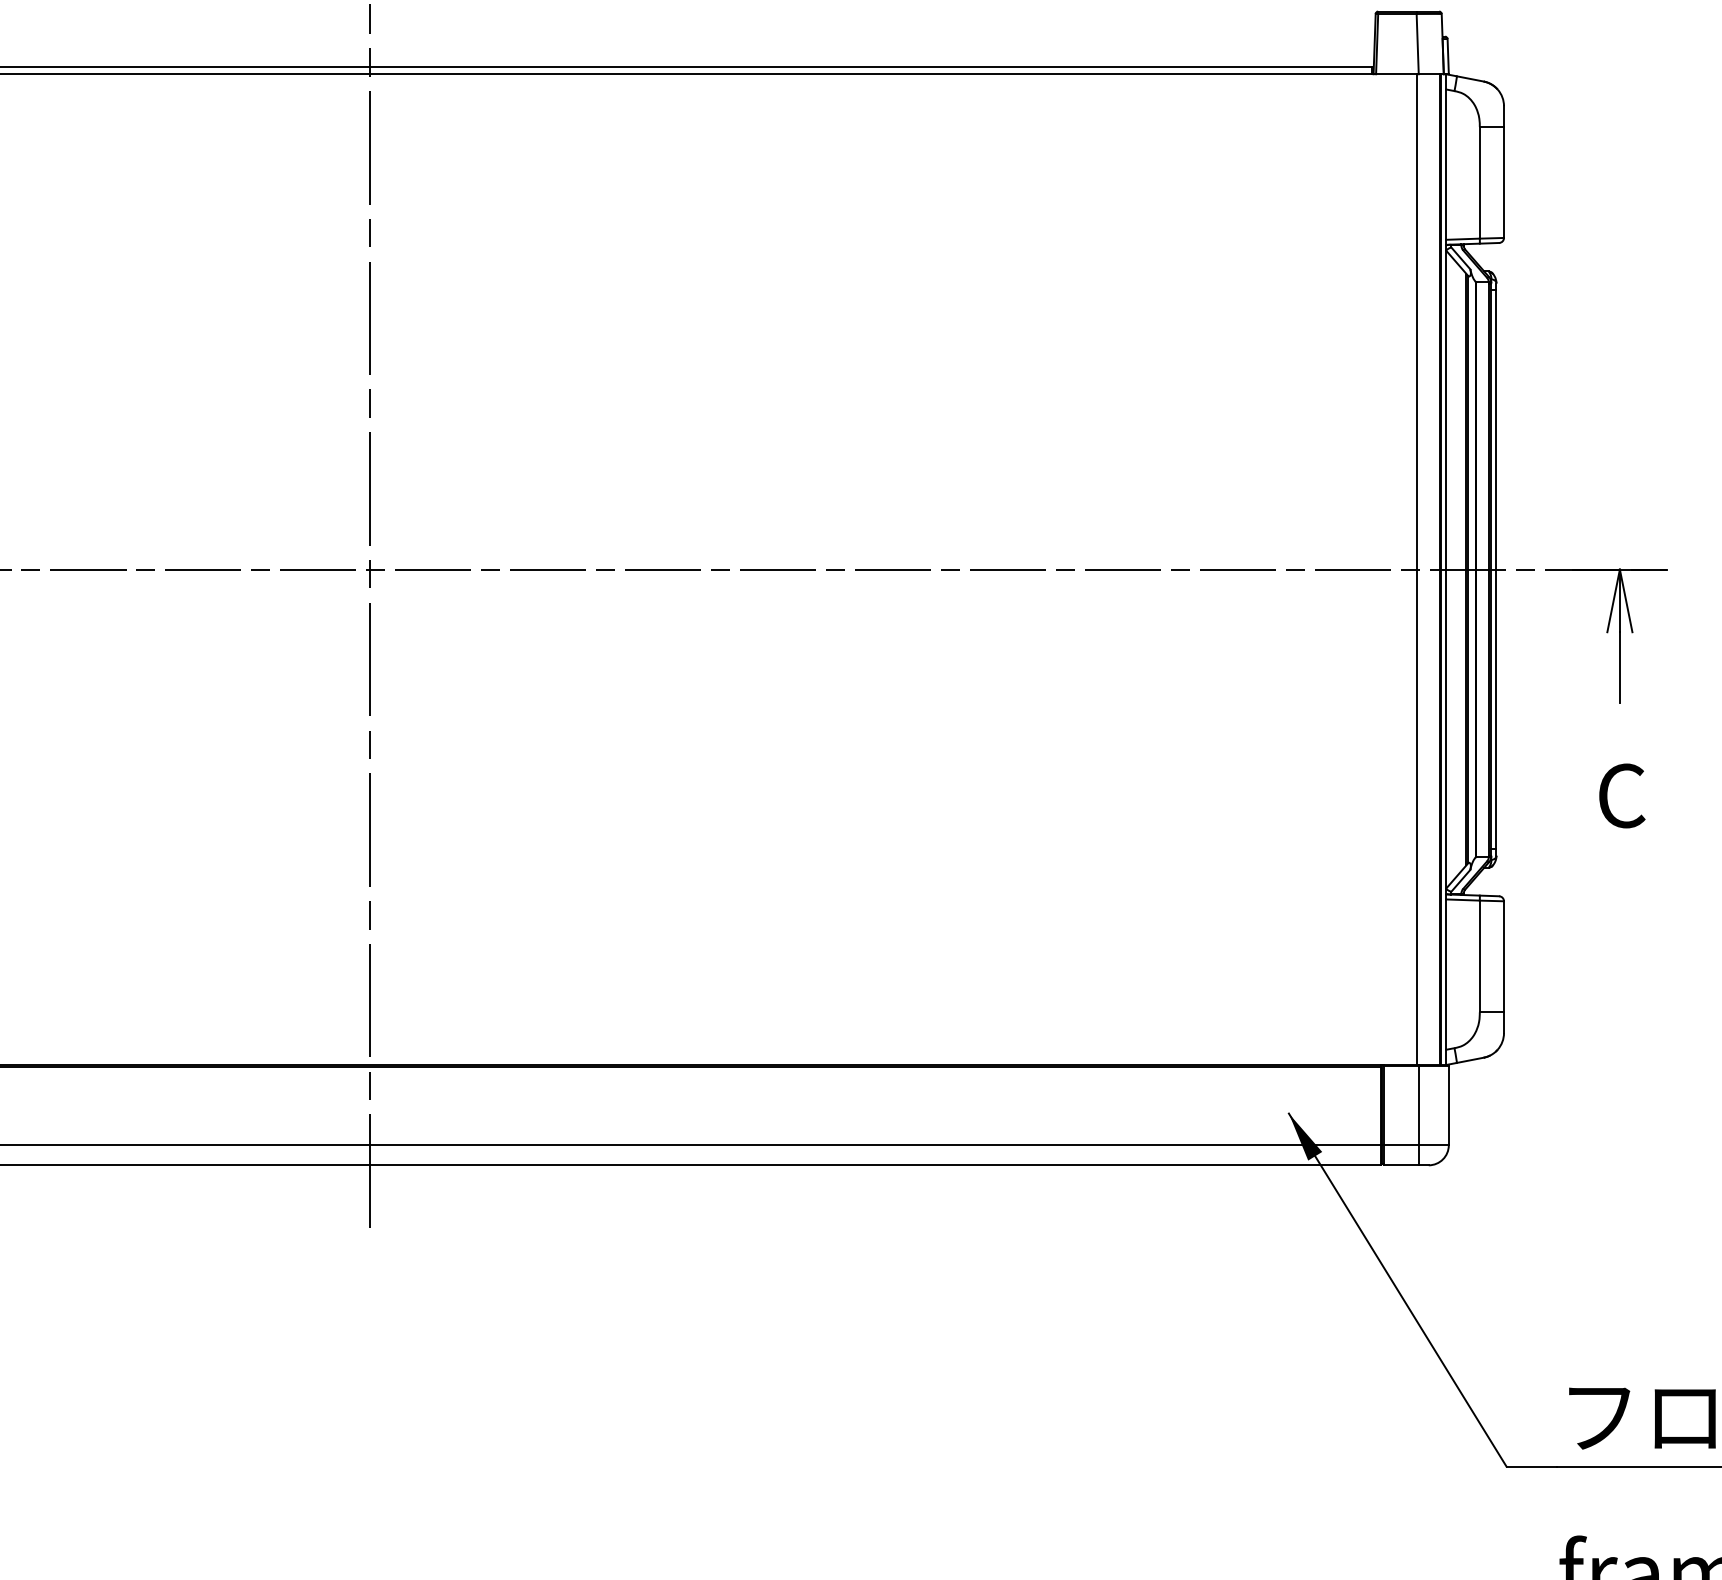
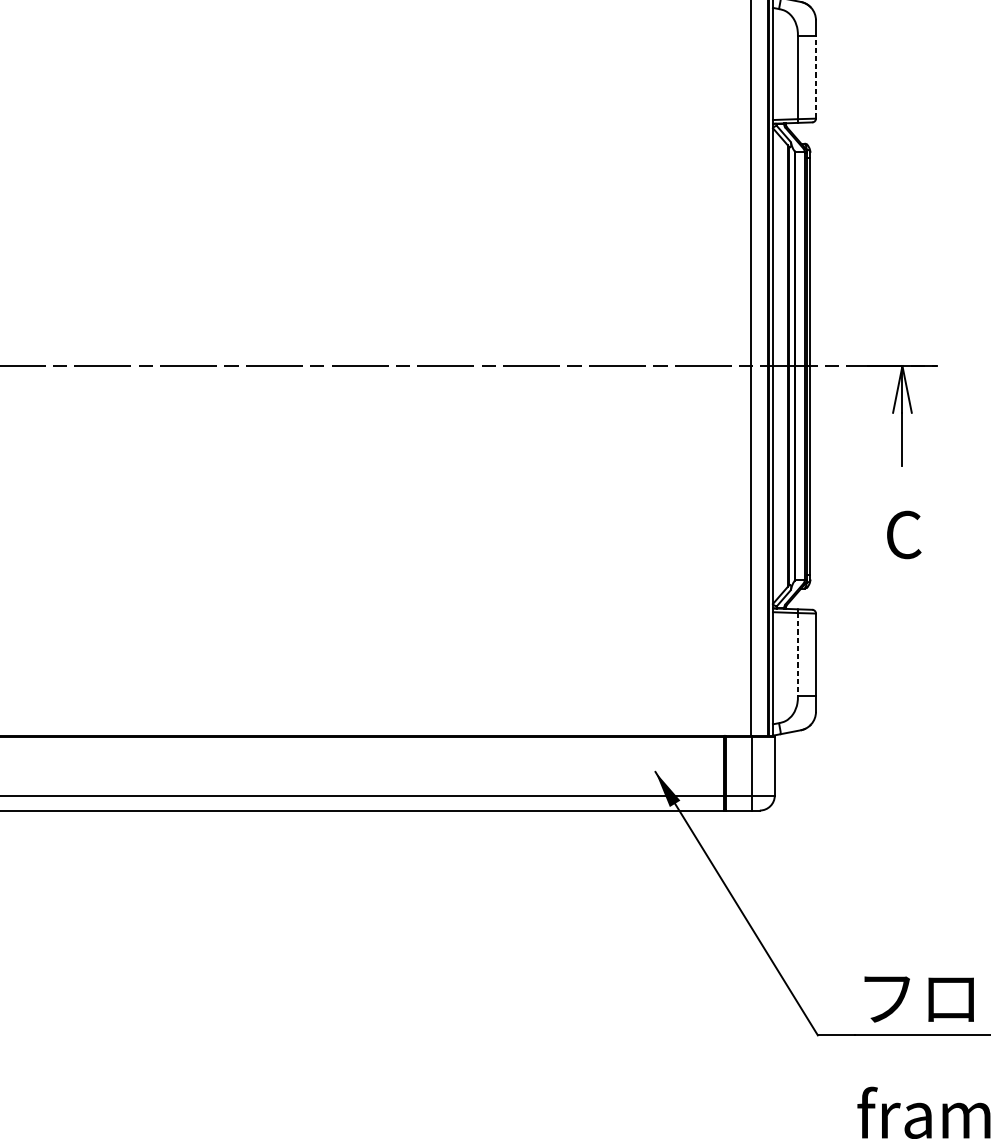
line: (1504, 182) -> (816, 77), solid -> dashed
line: (1479, 956) -> (797, 654), solid -> dashed

